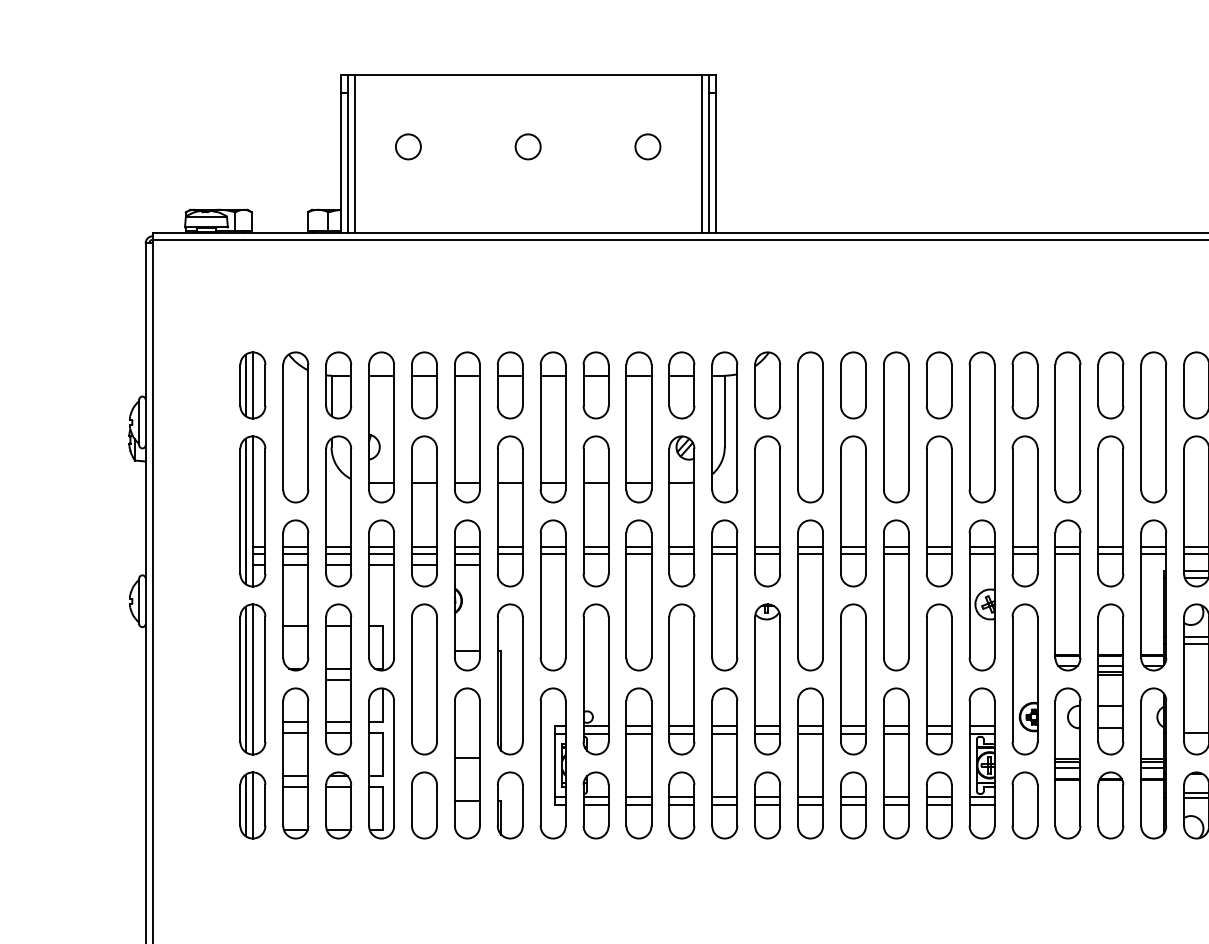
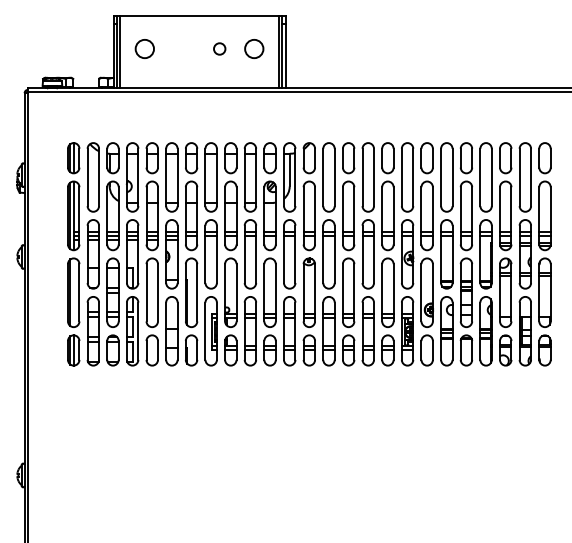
circle: (407, 145) -> (144, 48), size x1.6
circle: (527, 145) -> (219, 48), moved
circle: (647, 145) -> (254, 48), size x1.6
line: (252, 678) -> (73, 292), removed

